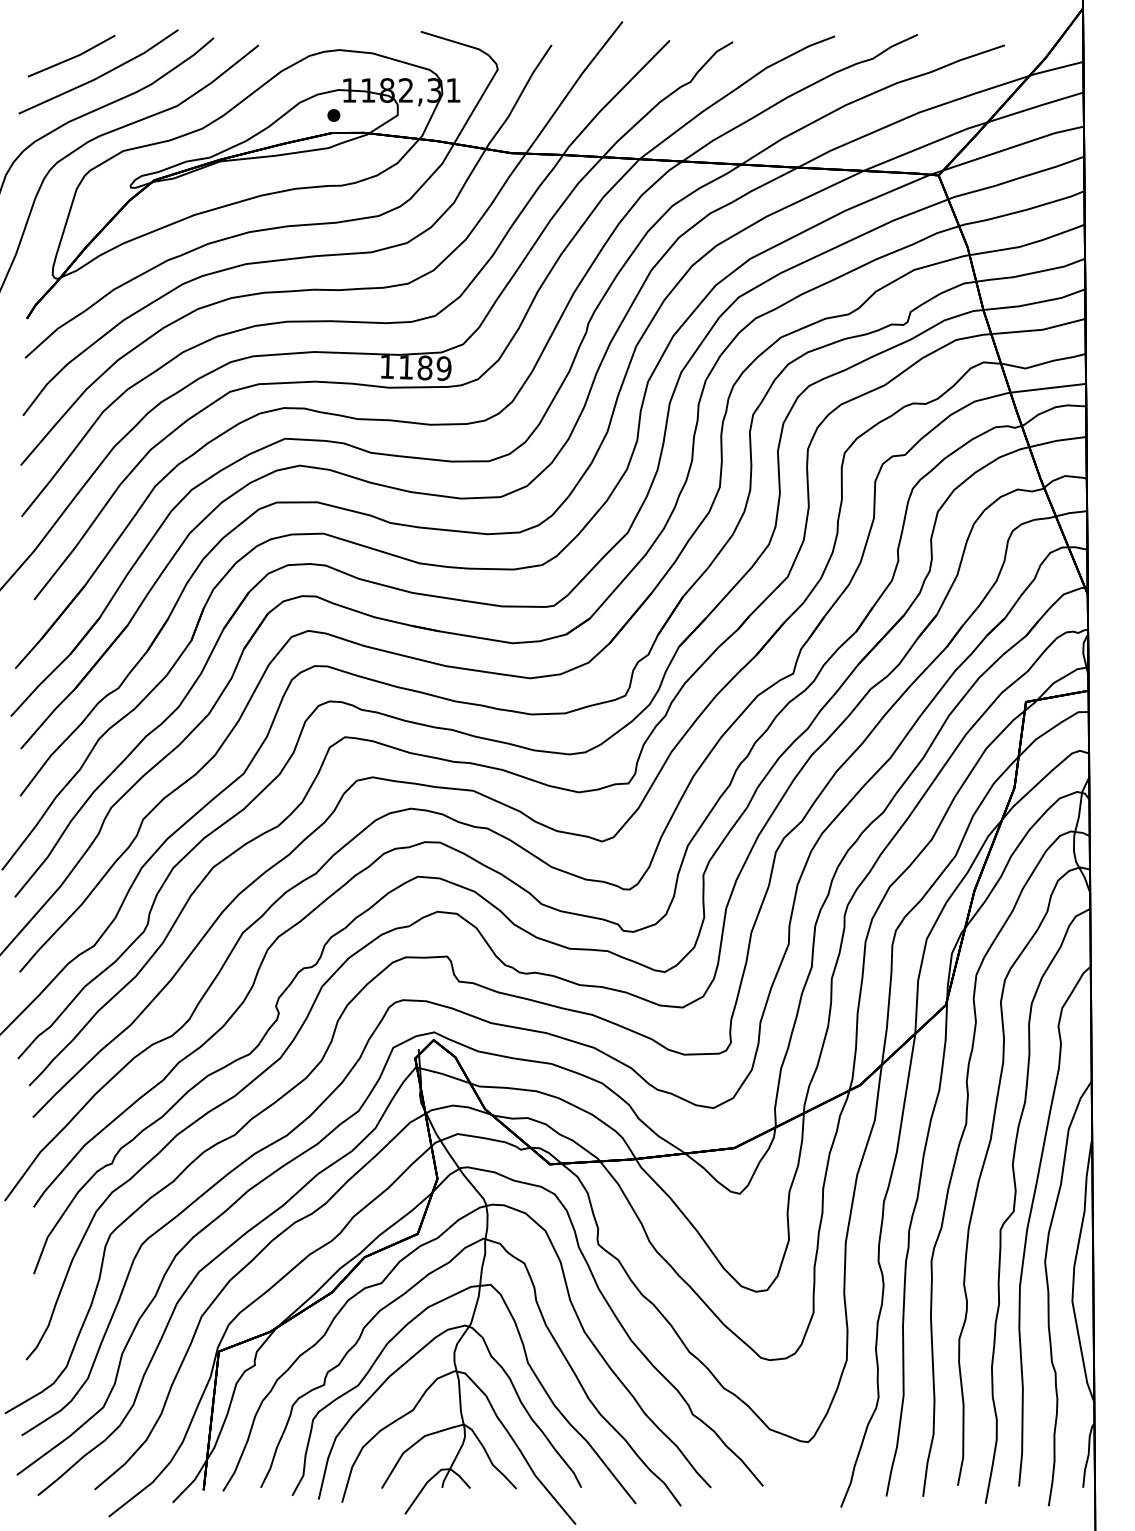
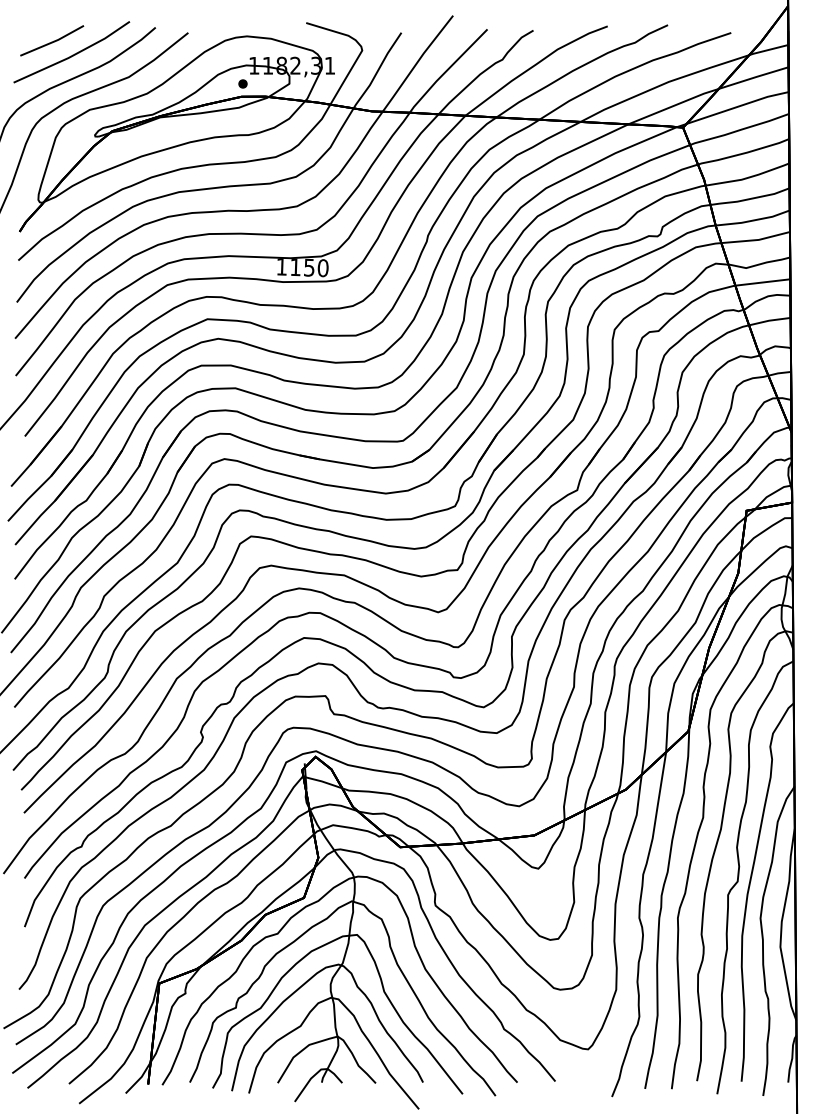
text: (434, 368) -> (316, 268), 1189 -> 1150

